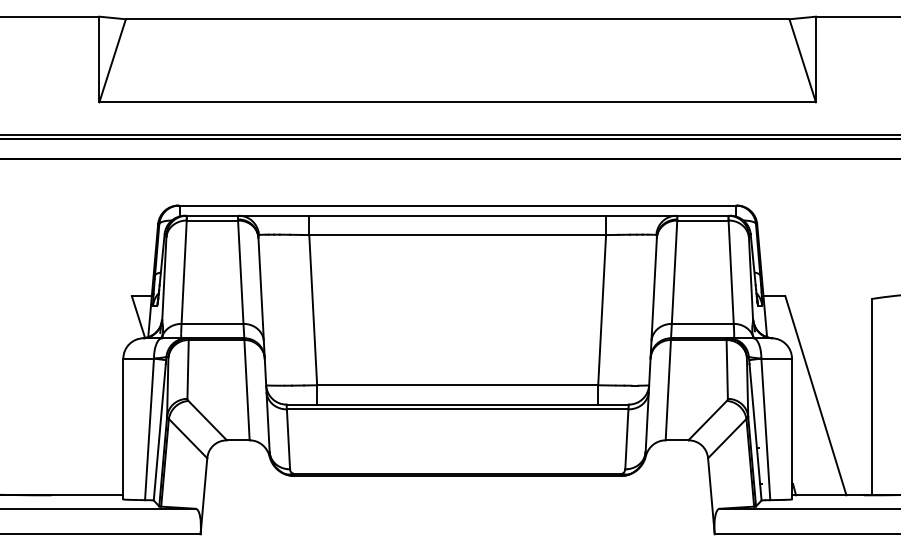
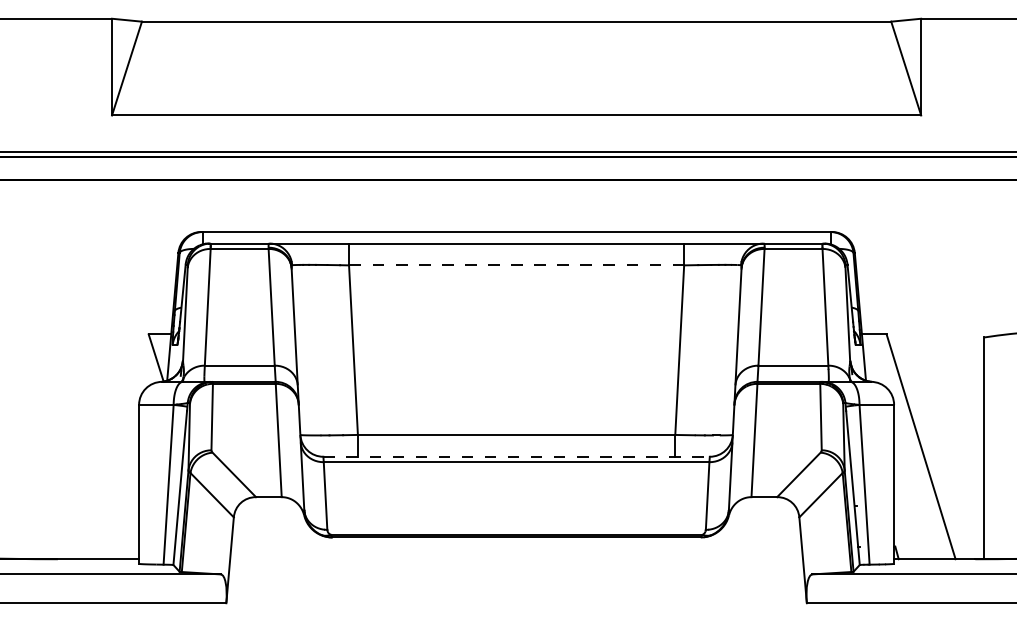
line: (457, 235) -> (516, 265), solid -> dashed
line: (458, 404) -> (517, 456), solid -> dashed

